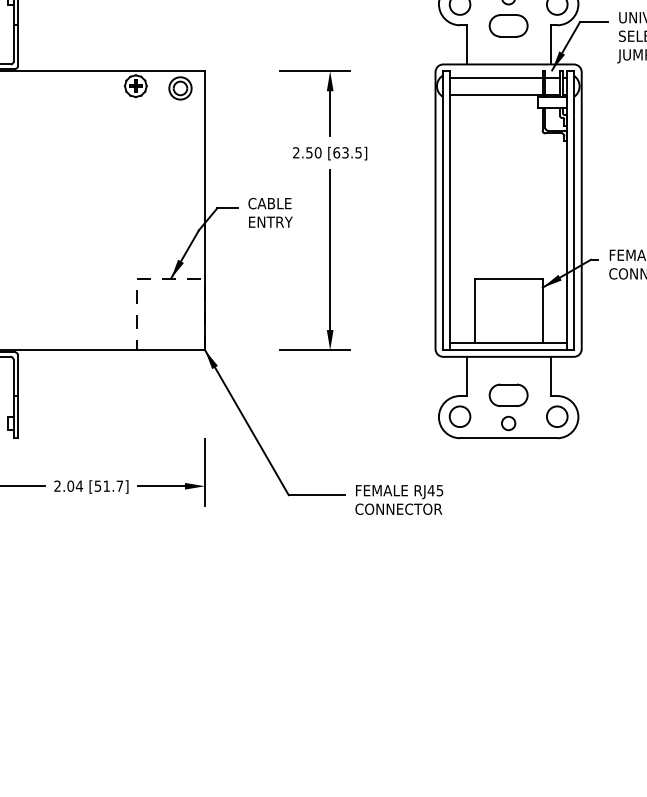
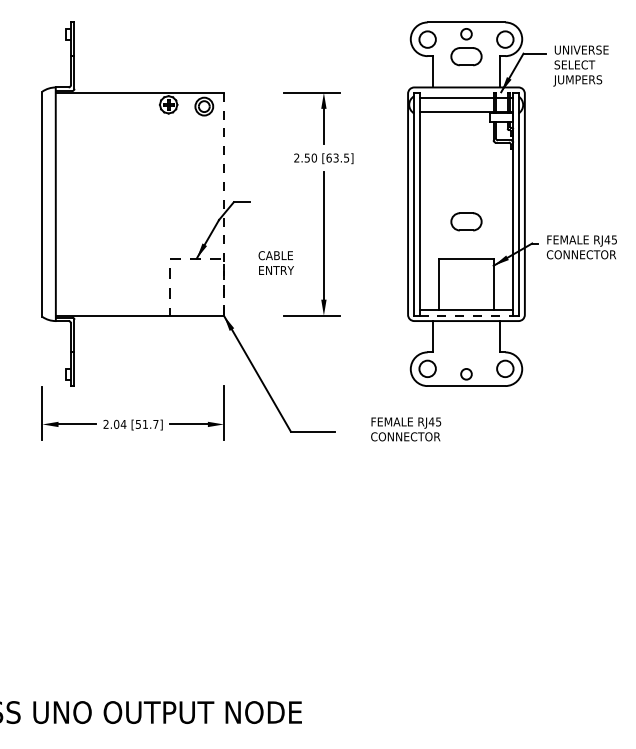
line: (204, 209) -> (223, 203), solid -> dashed
text: (269, 212) -> (275, 262), moved
line: (508, 349) -> (466, 315), solid -> dashed
part: (508, 394) -> (466, 221), moved
text: (399, 500) -> (406, 429), moved

